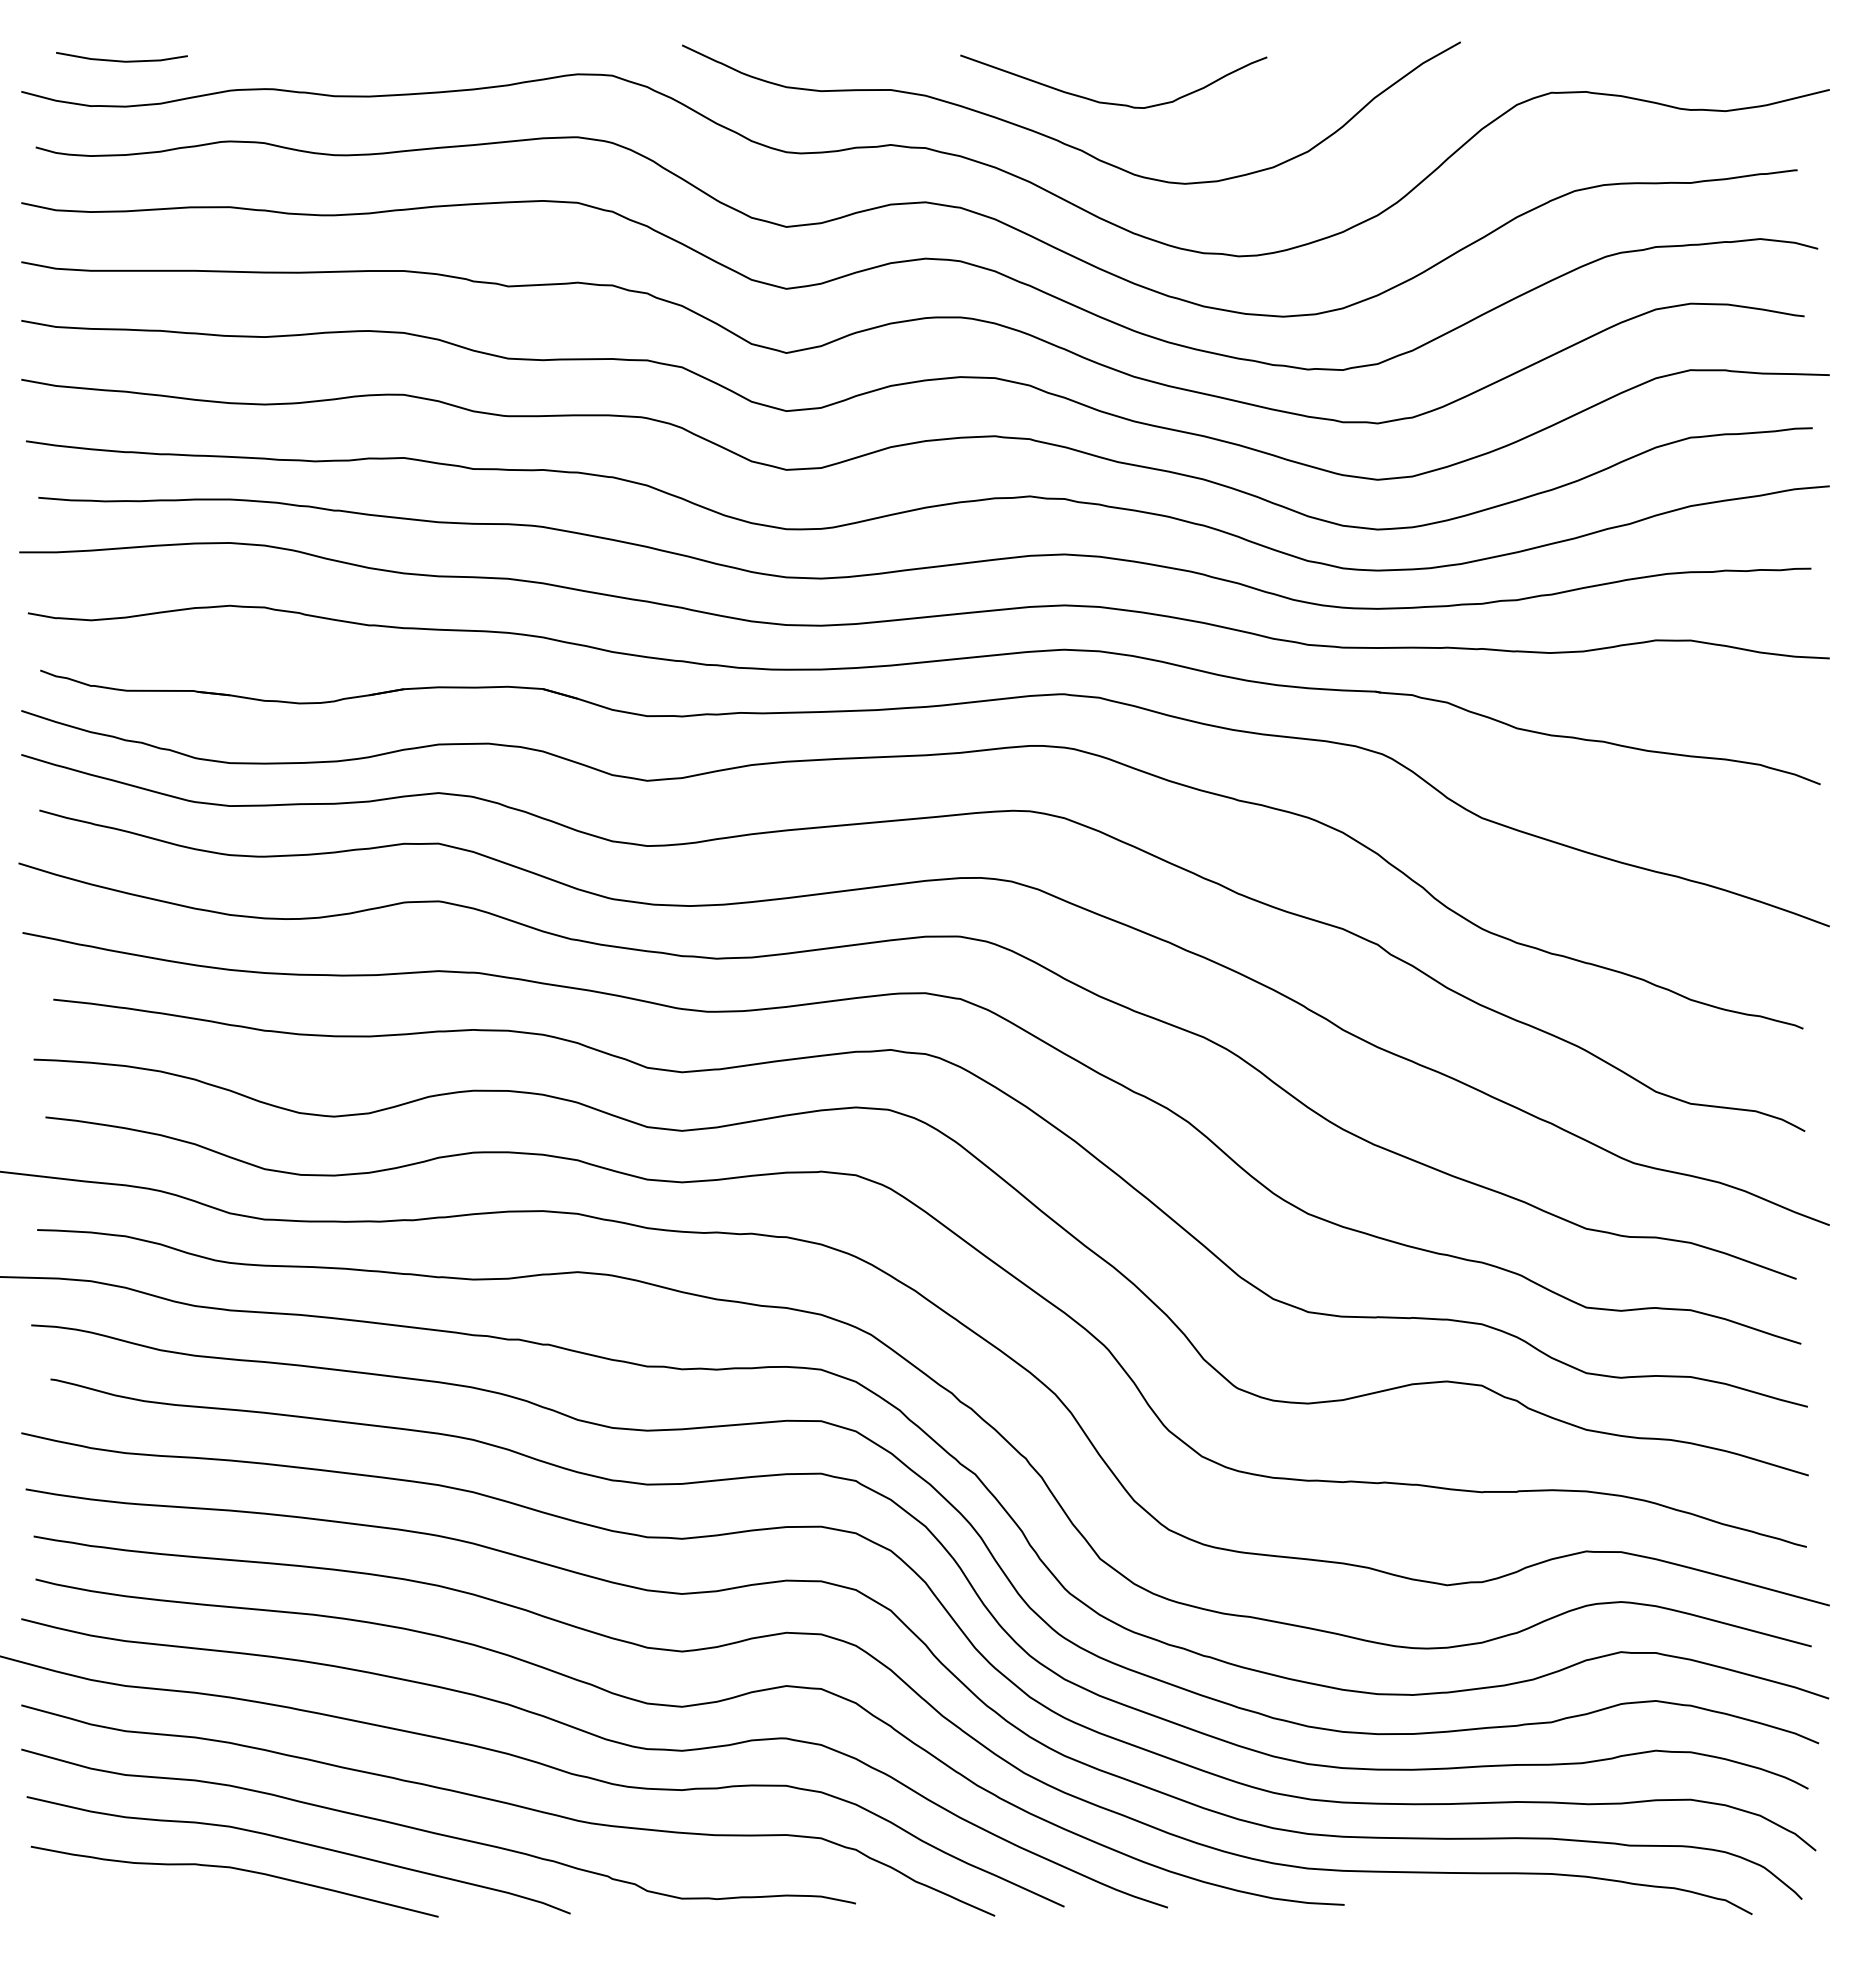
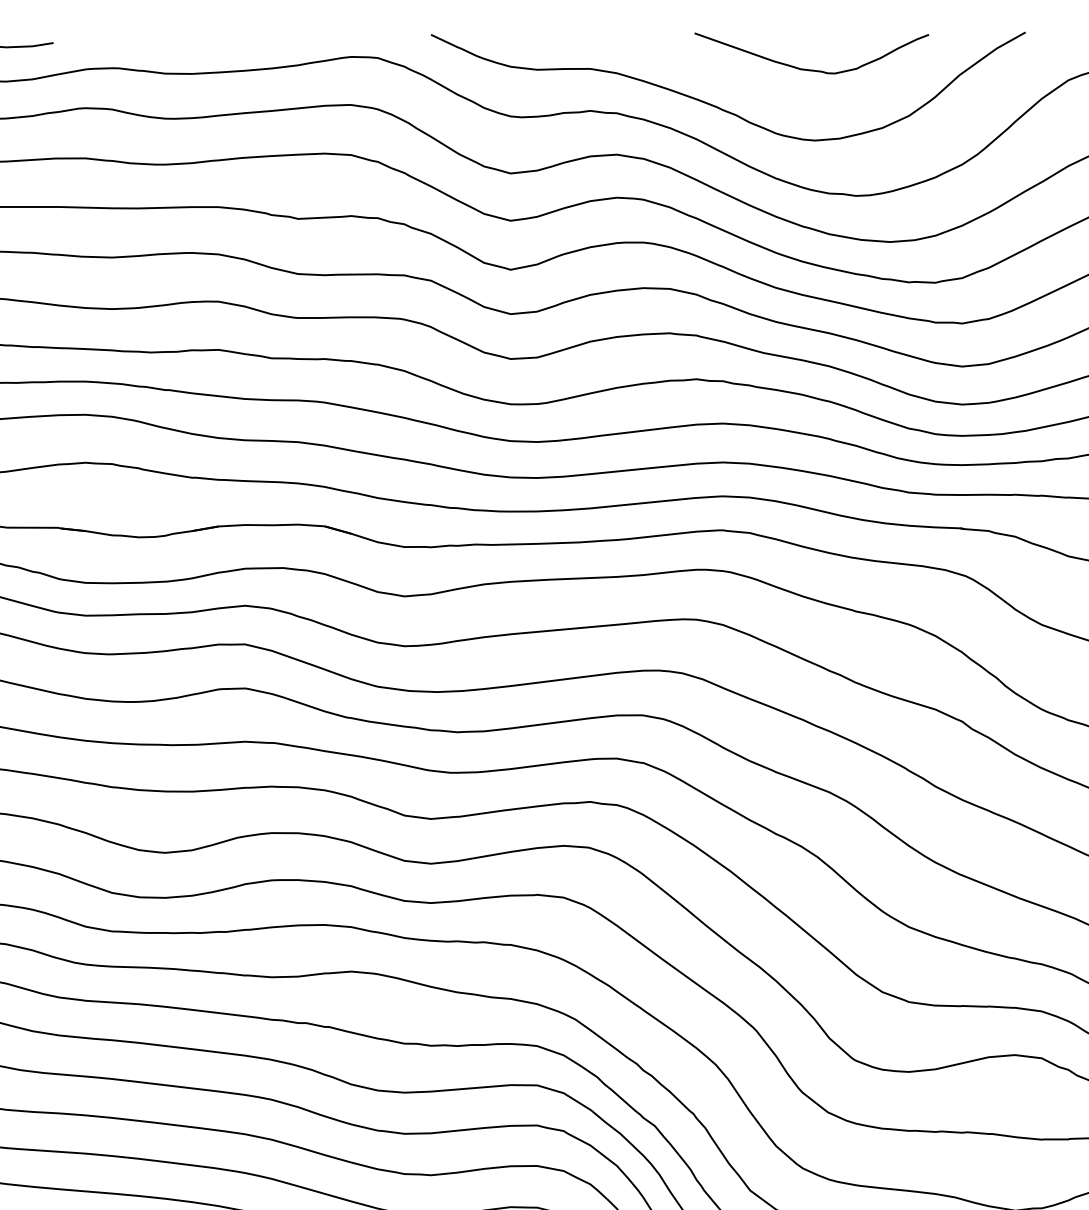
curve: (1110, 102) -> (809, 69), moved

